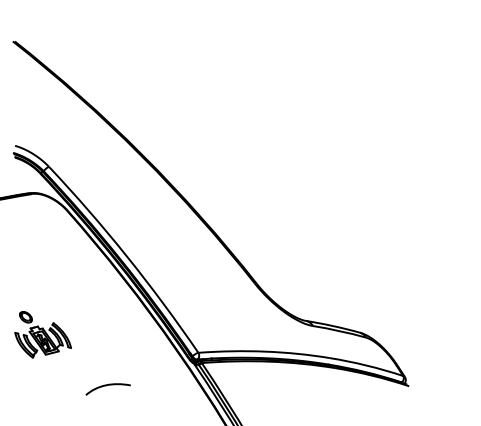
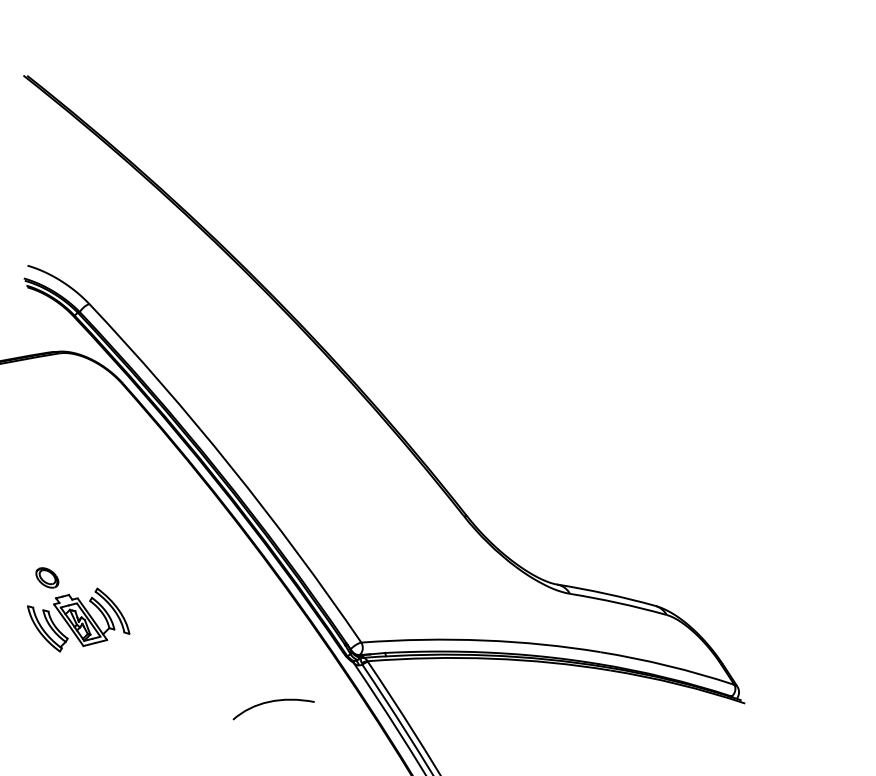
curve: (106, 386) -> (270, 703), moved

